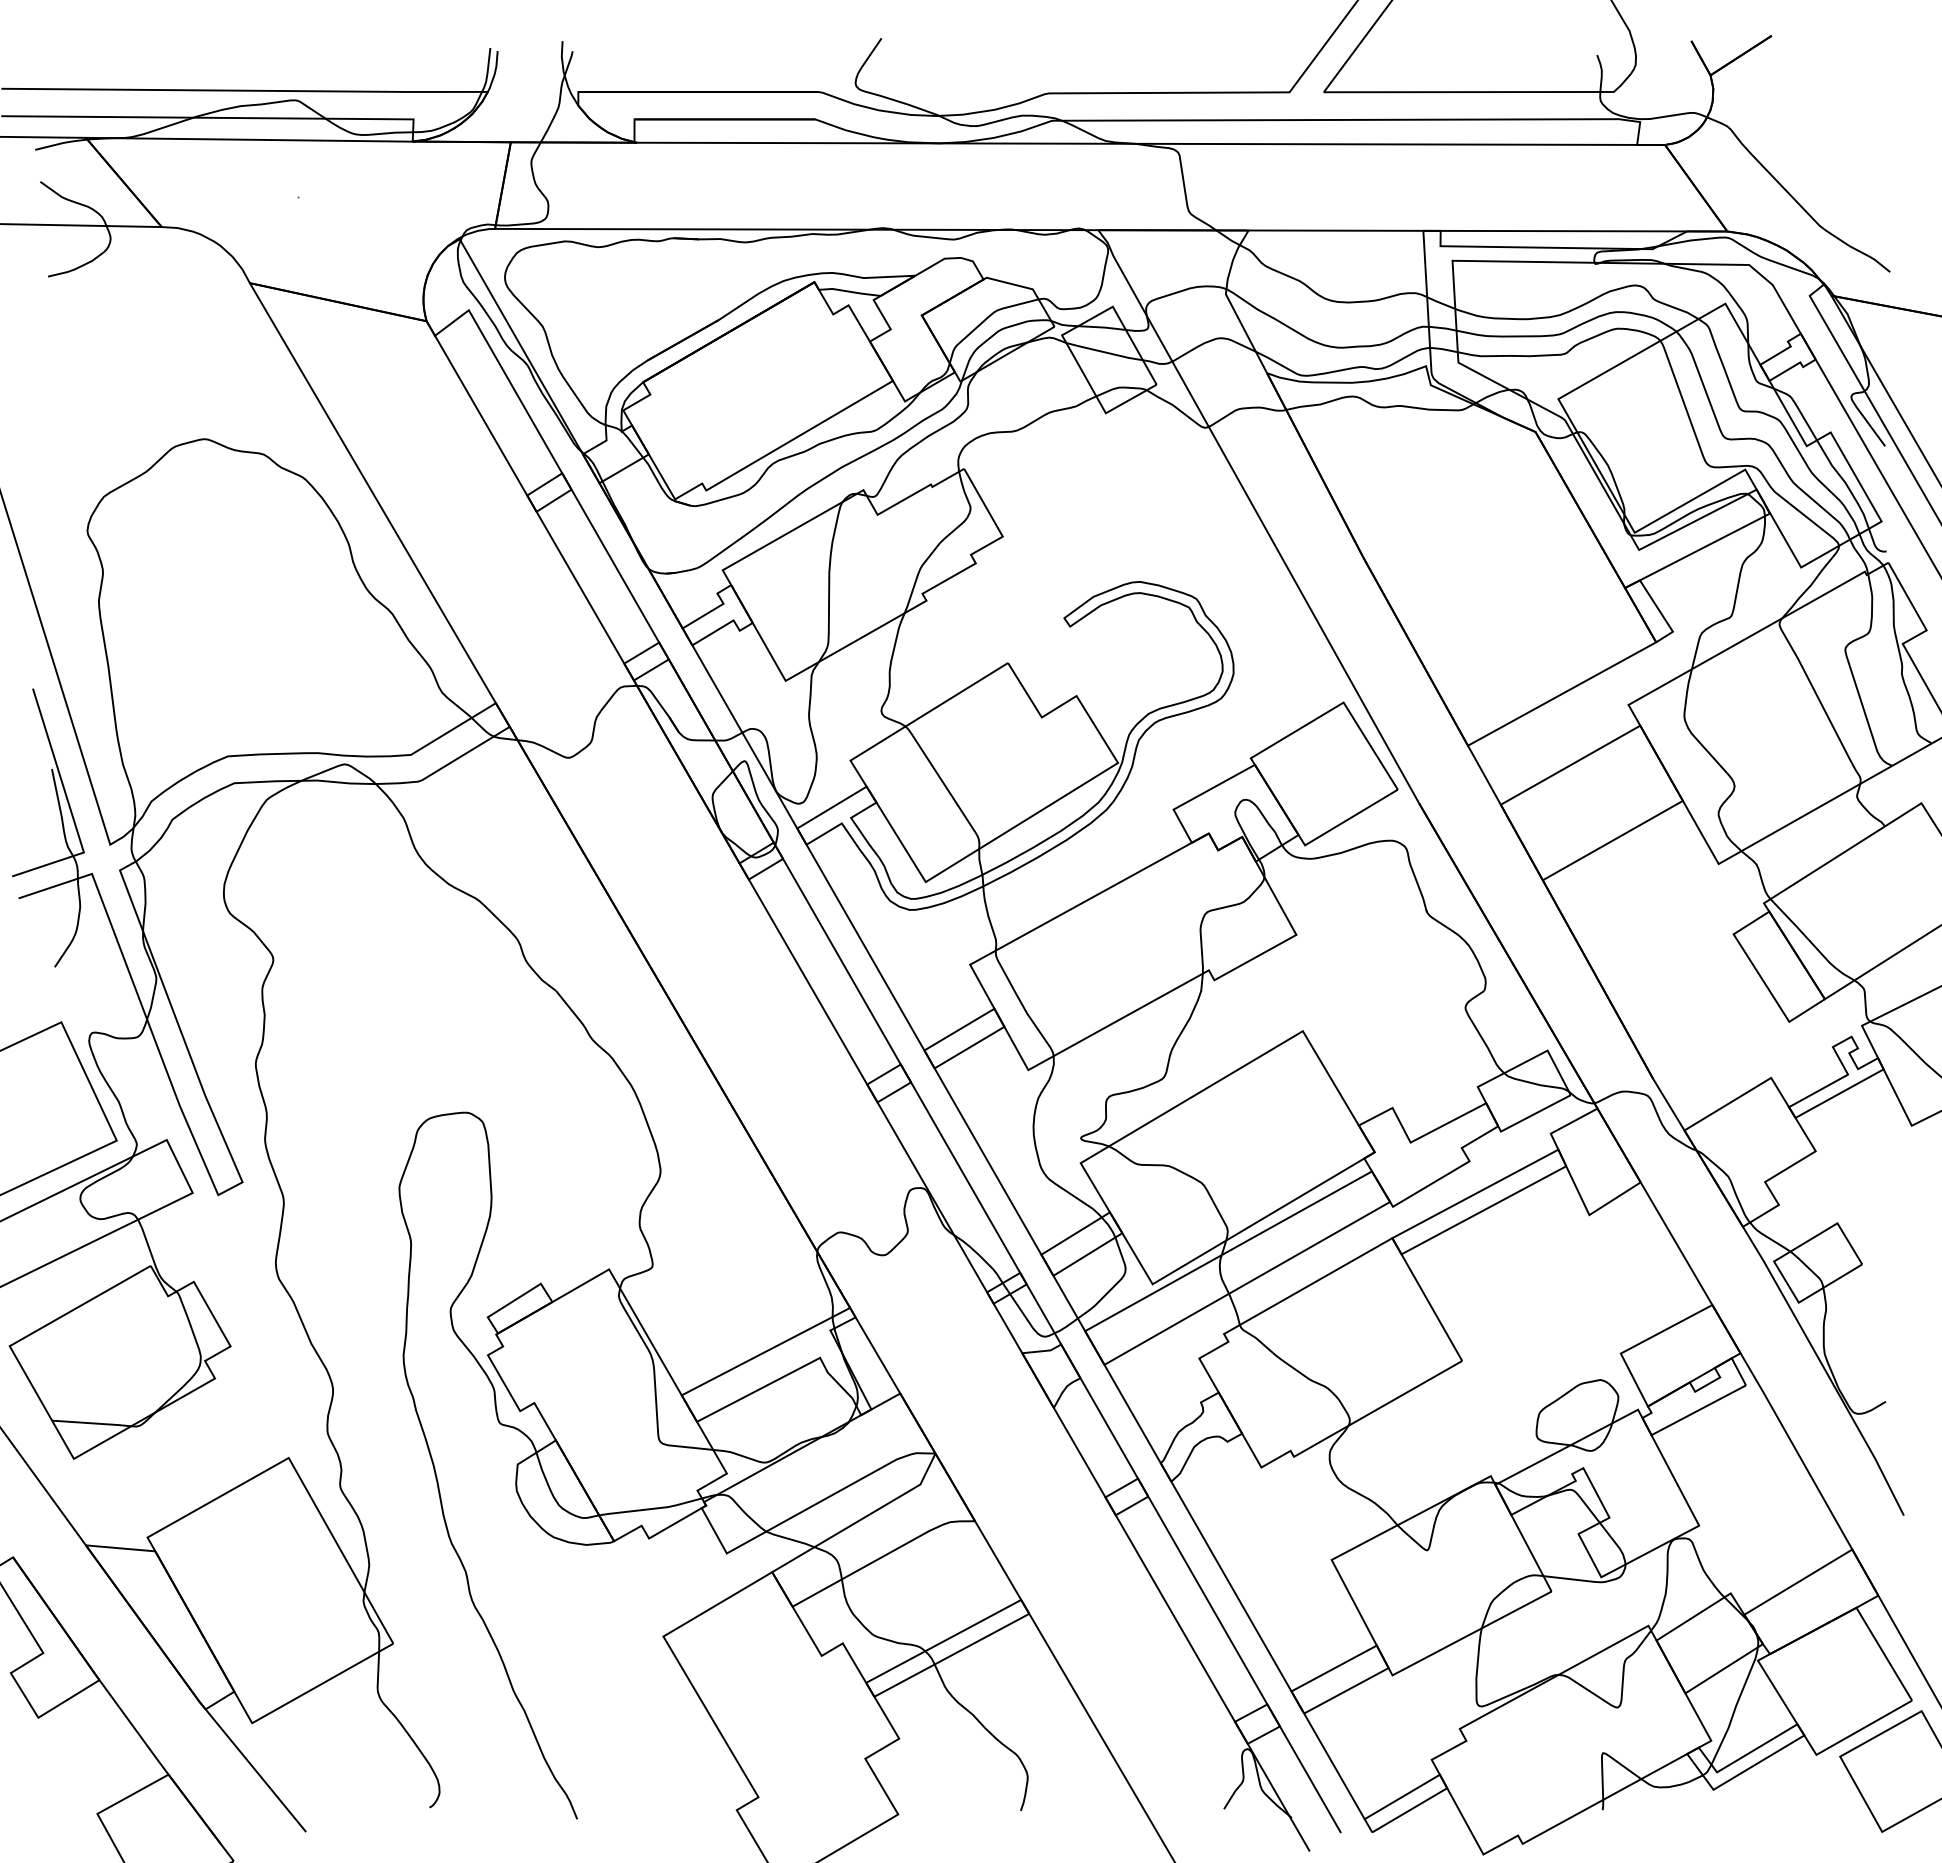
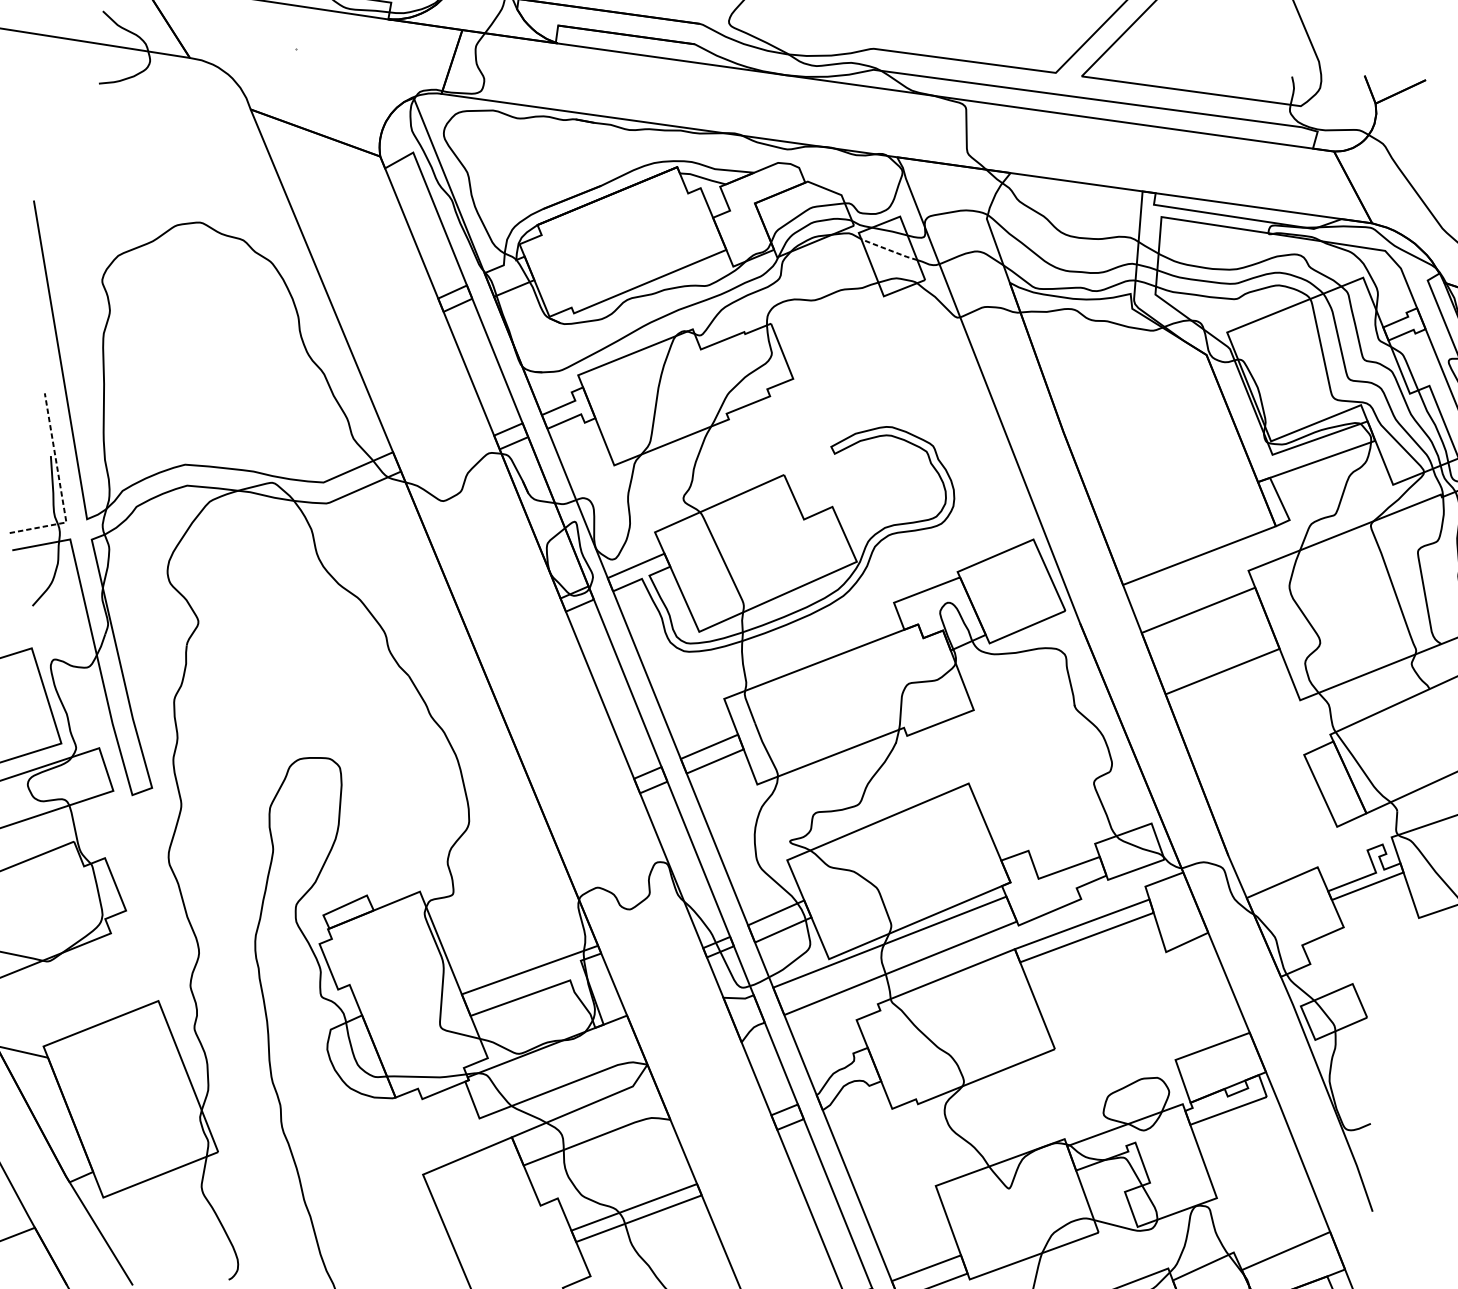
line: (1103, 352) -> (888, 250), solid -> dashed
line: (69, 806) -> (60, 486), solid -> dashed

